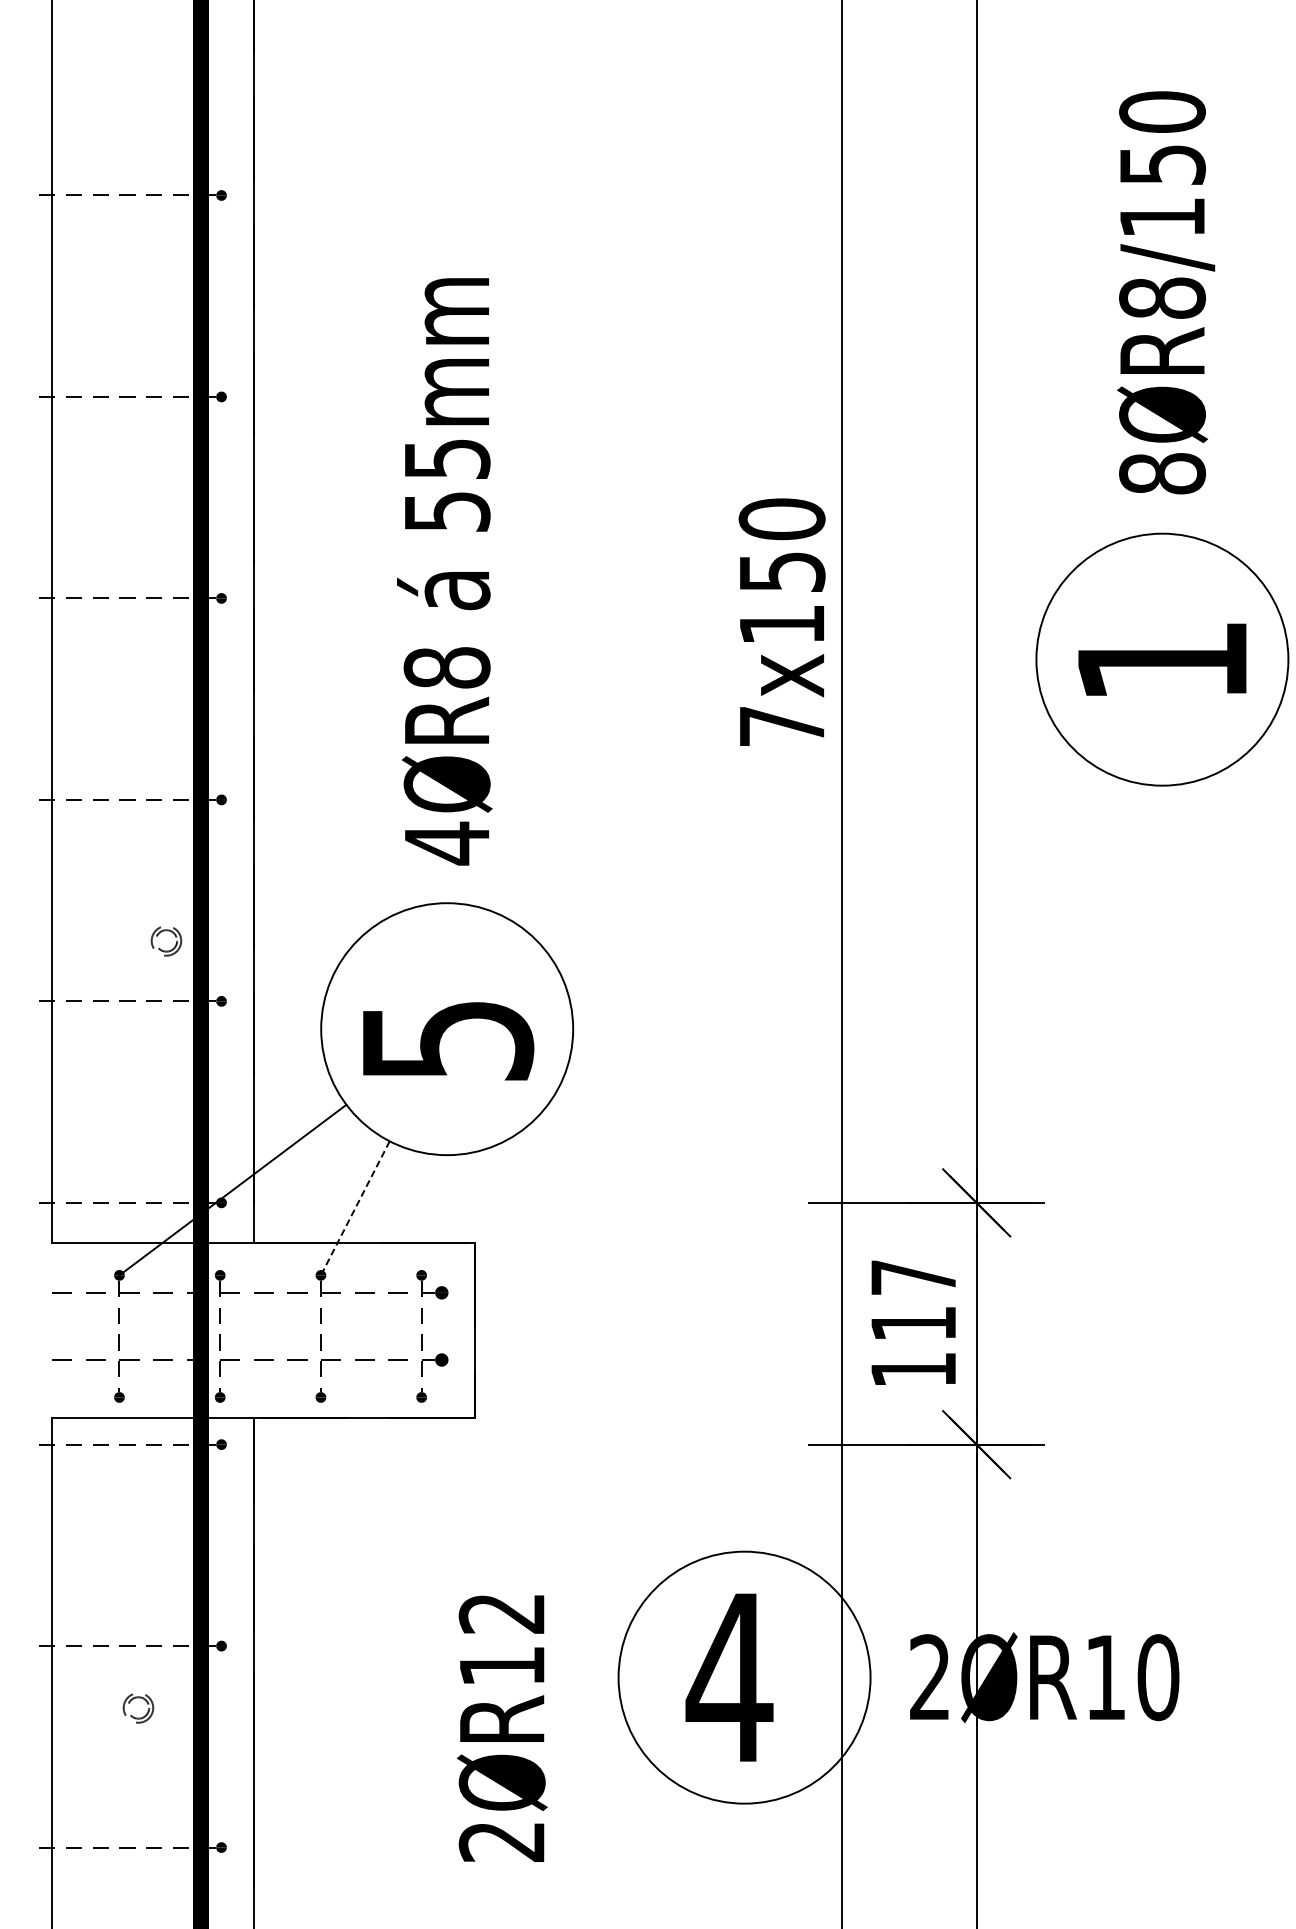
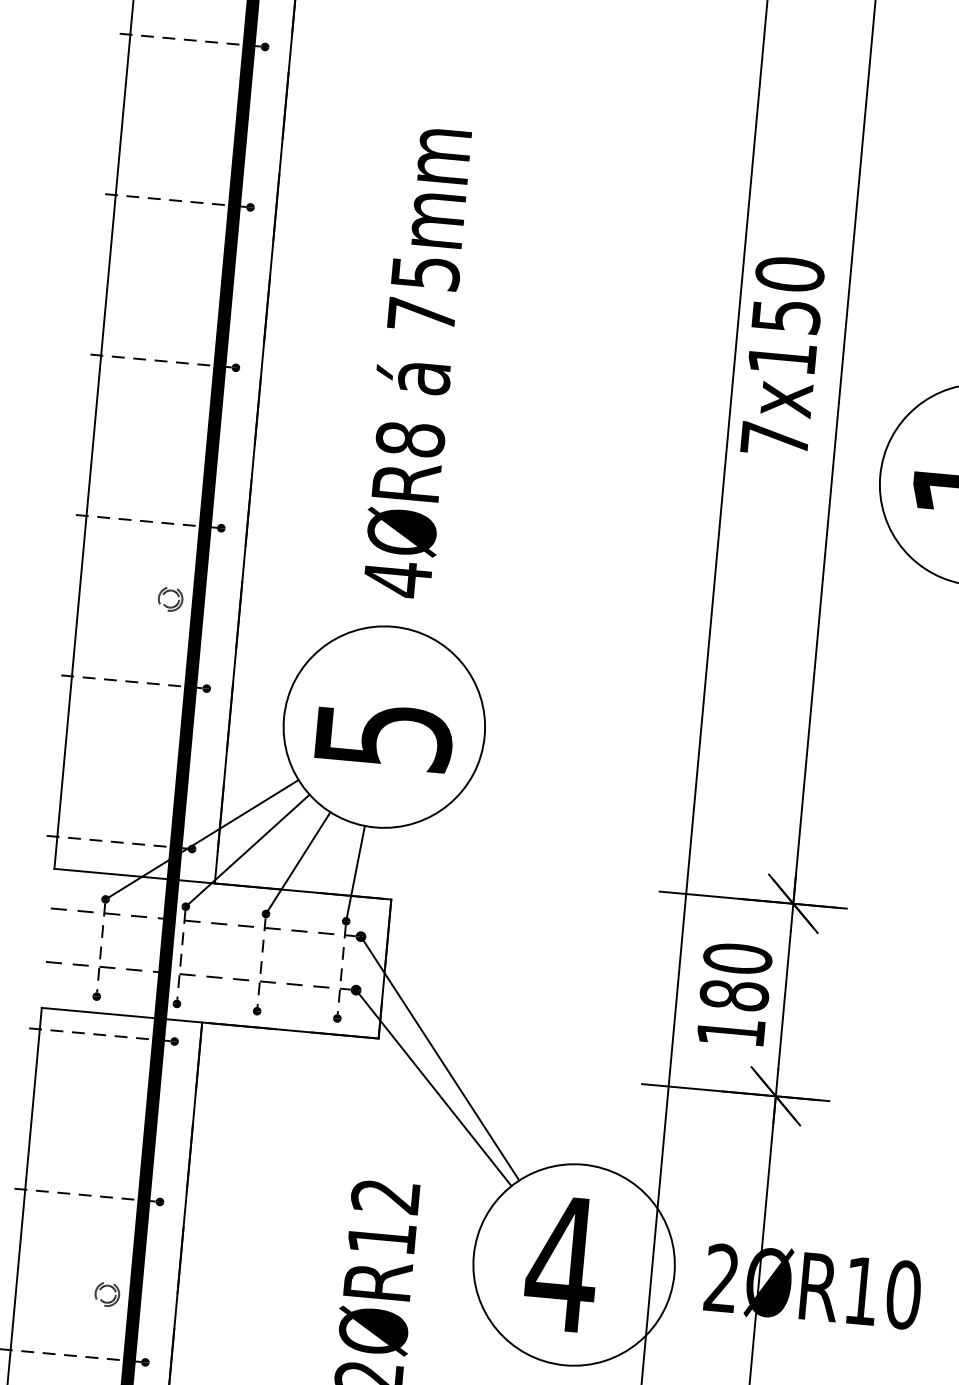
text: (447, 511) -> (422, 314), 55mm -> 75mm
text: (781, 621) -> (782, 355), moved
part: (162, 949) -> (166, 605), moved
line: (290, 1198) -> (247, 850), added
line: (355, 1208) -> (298, 863), dashed -> solid
line: (427, 1214) -> (355, 873), added
text: (913, 1300) -> (735, 976), 117 -> 180
line: (553, 1435) -> (439, 1058), added
line: (549, 1473) -> (433, 1088), added
part: (142, 1716) -> (109, 1301), moved

